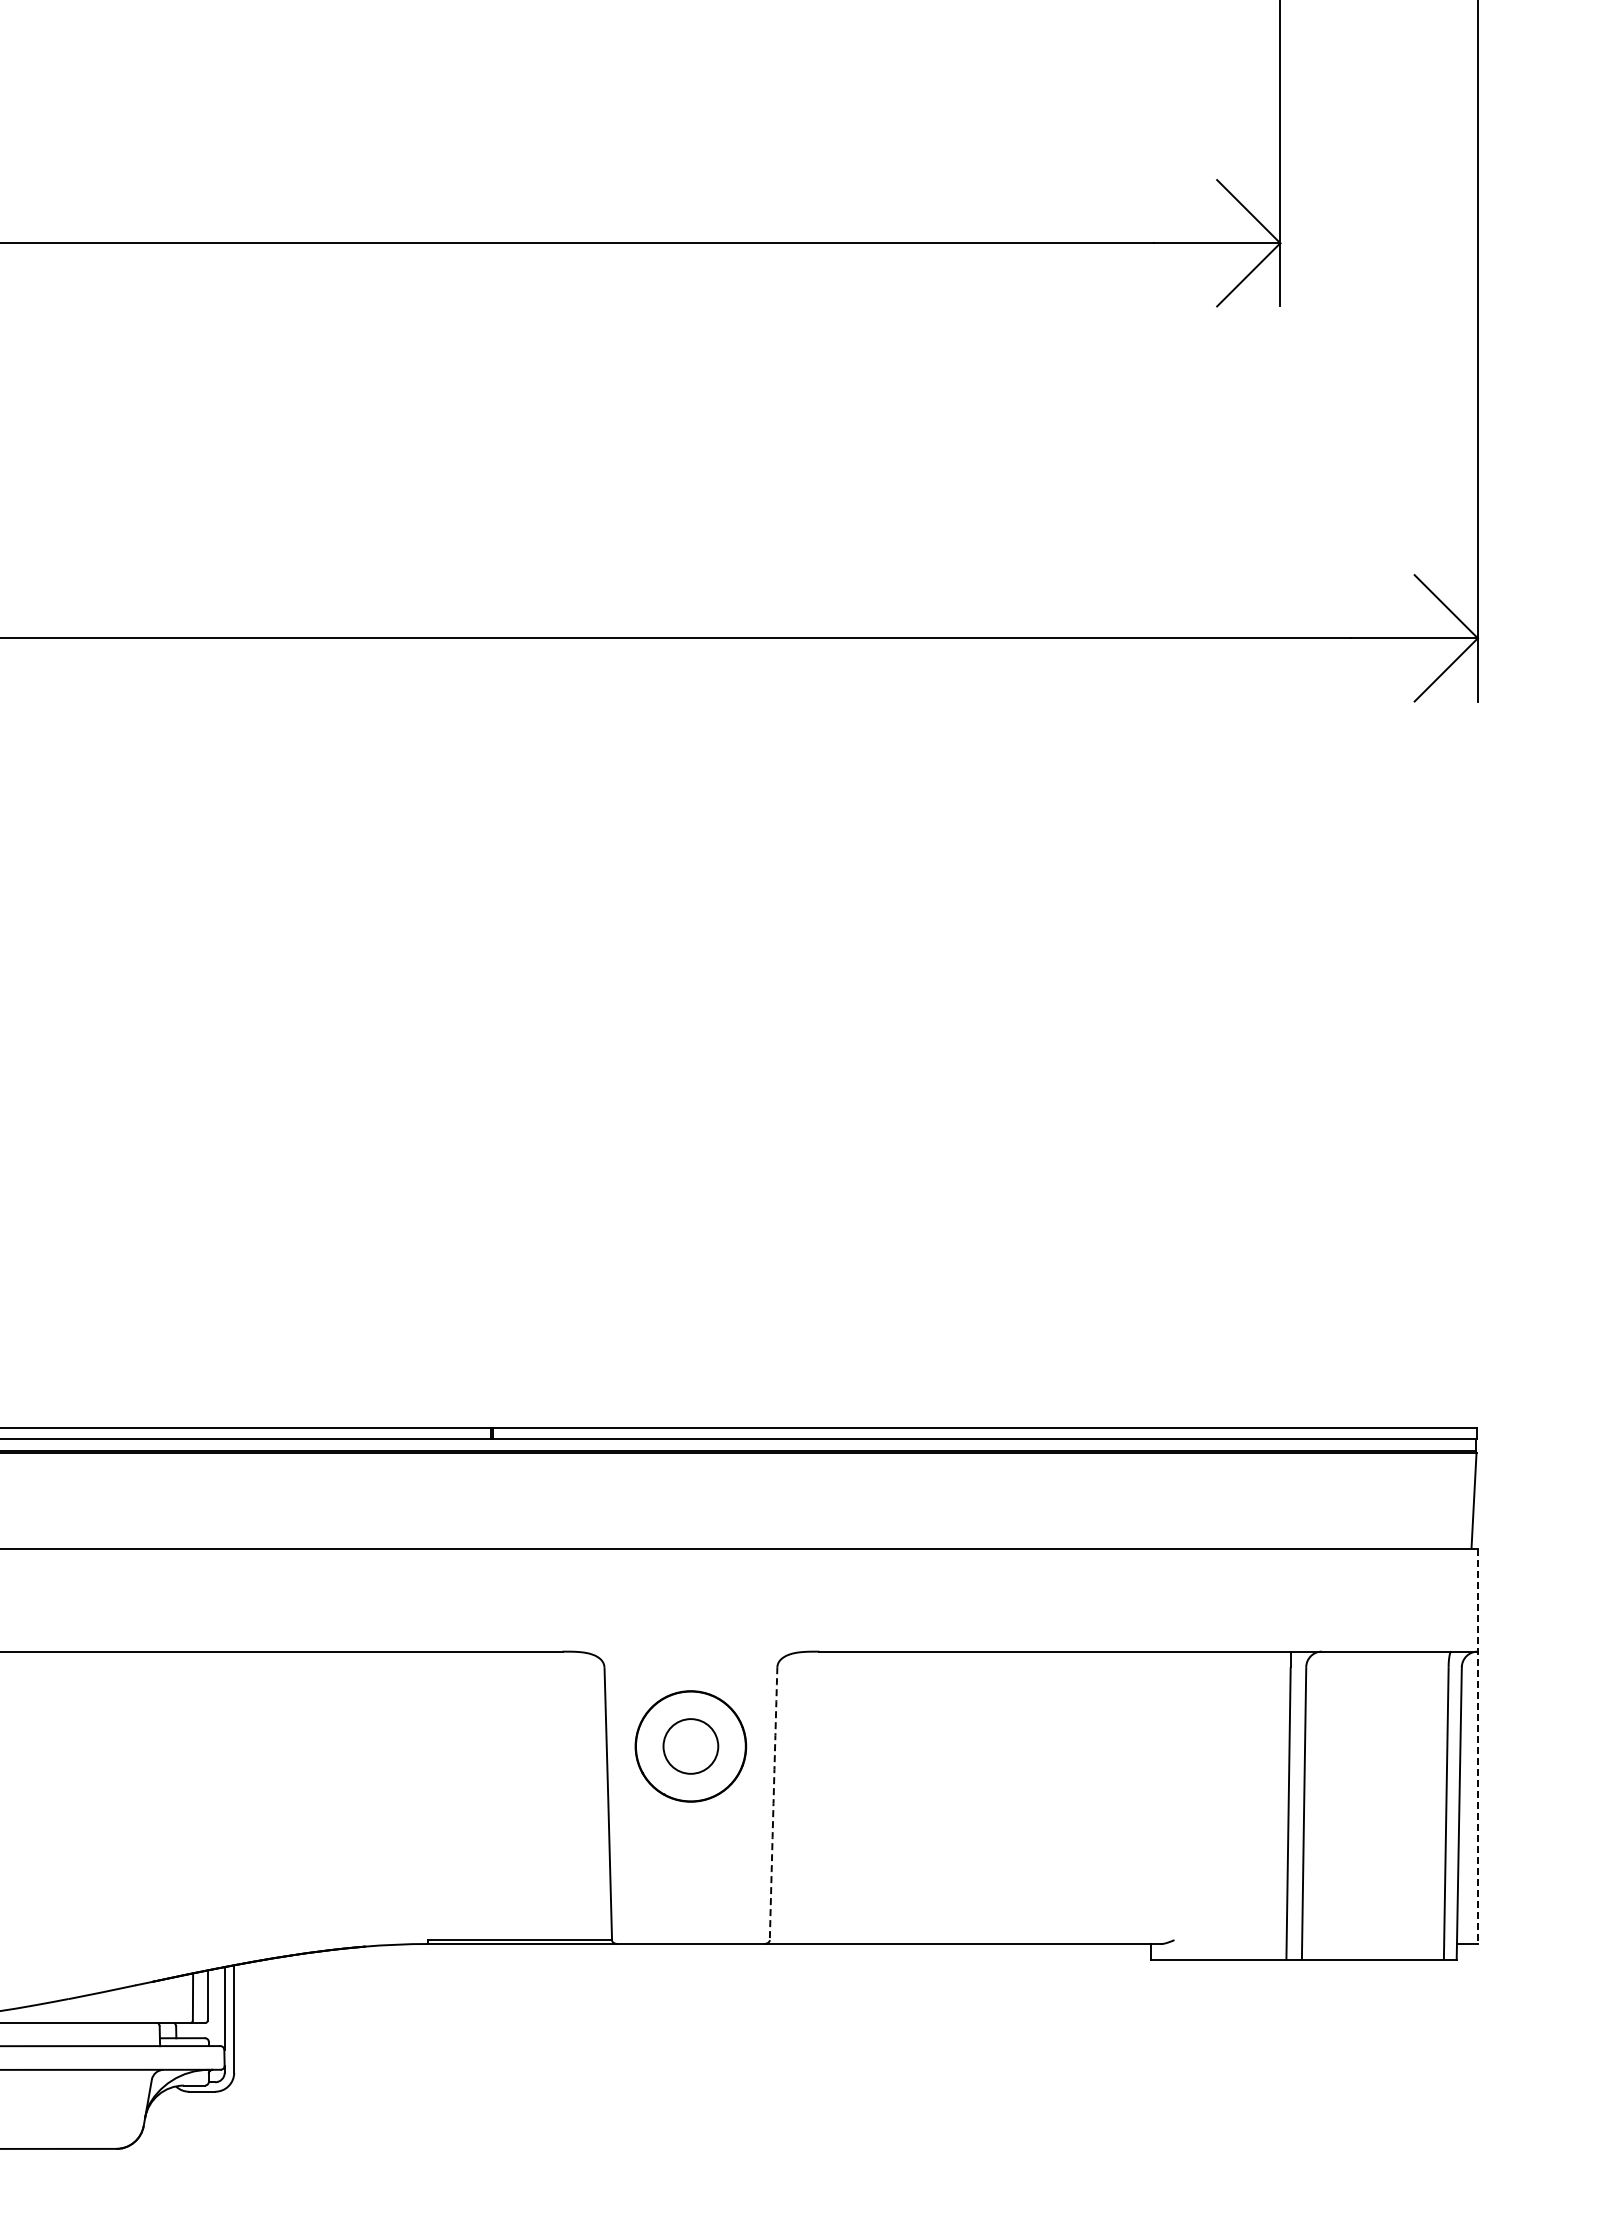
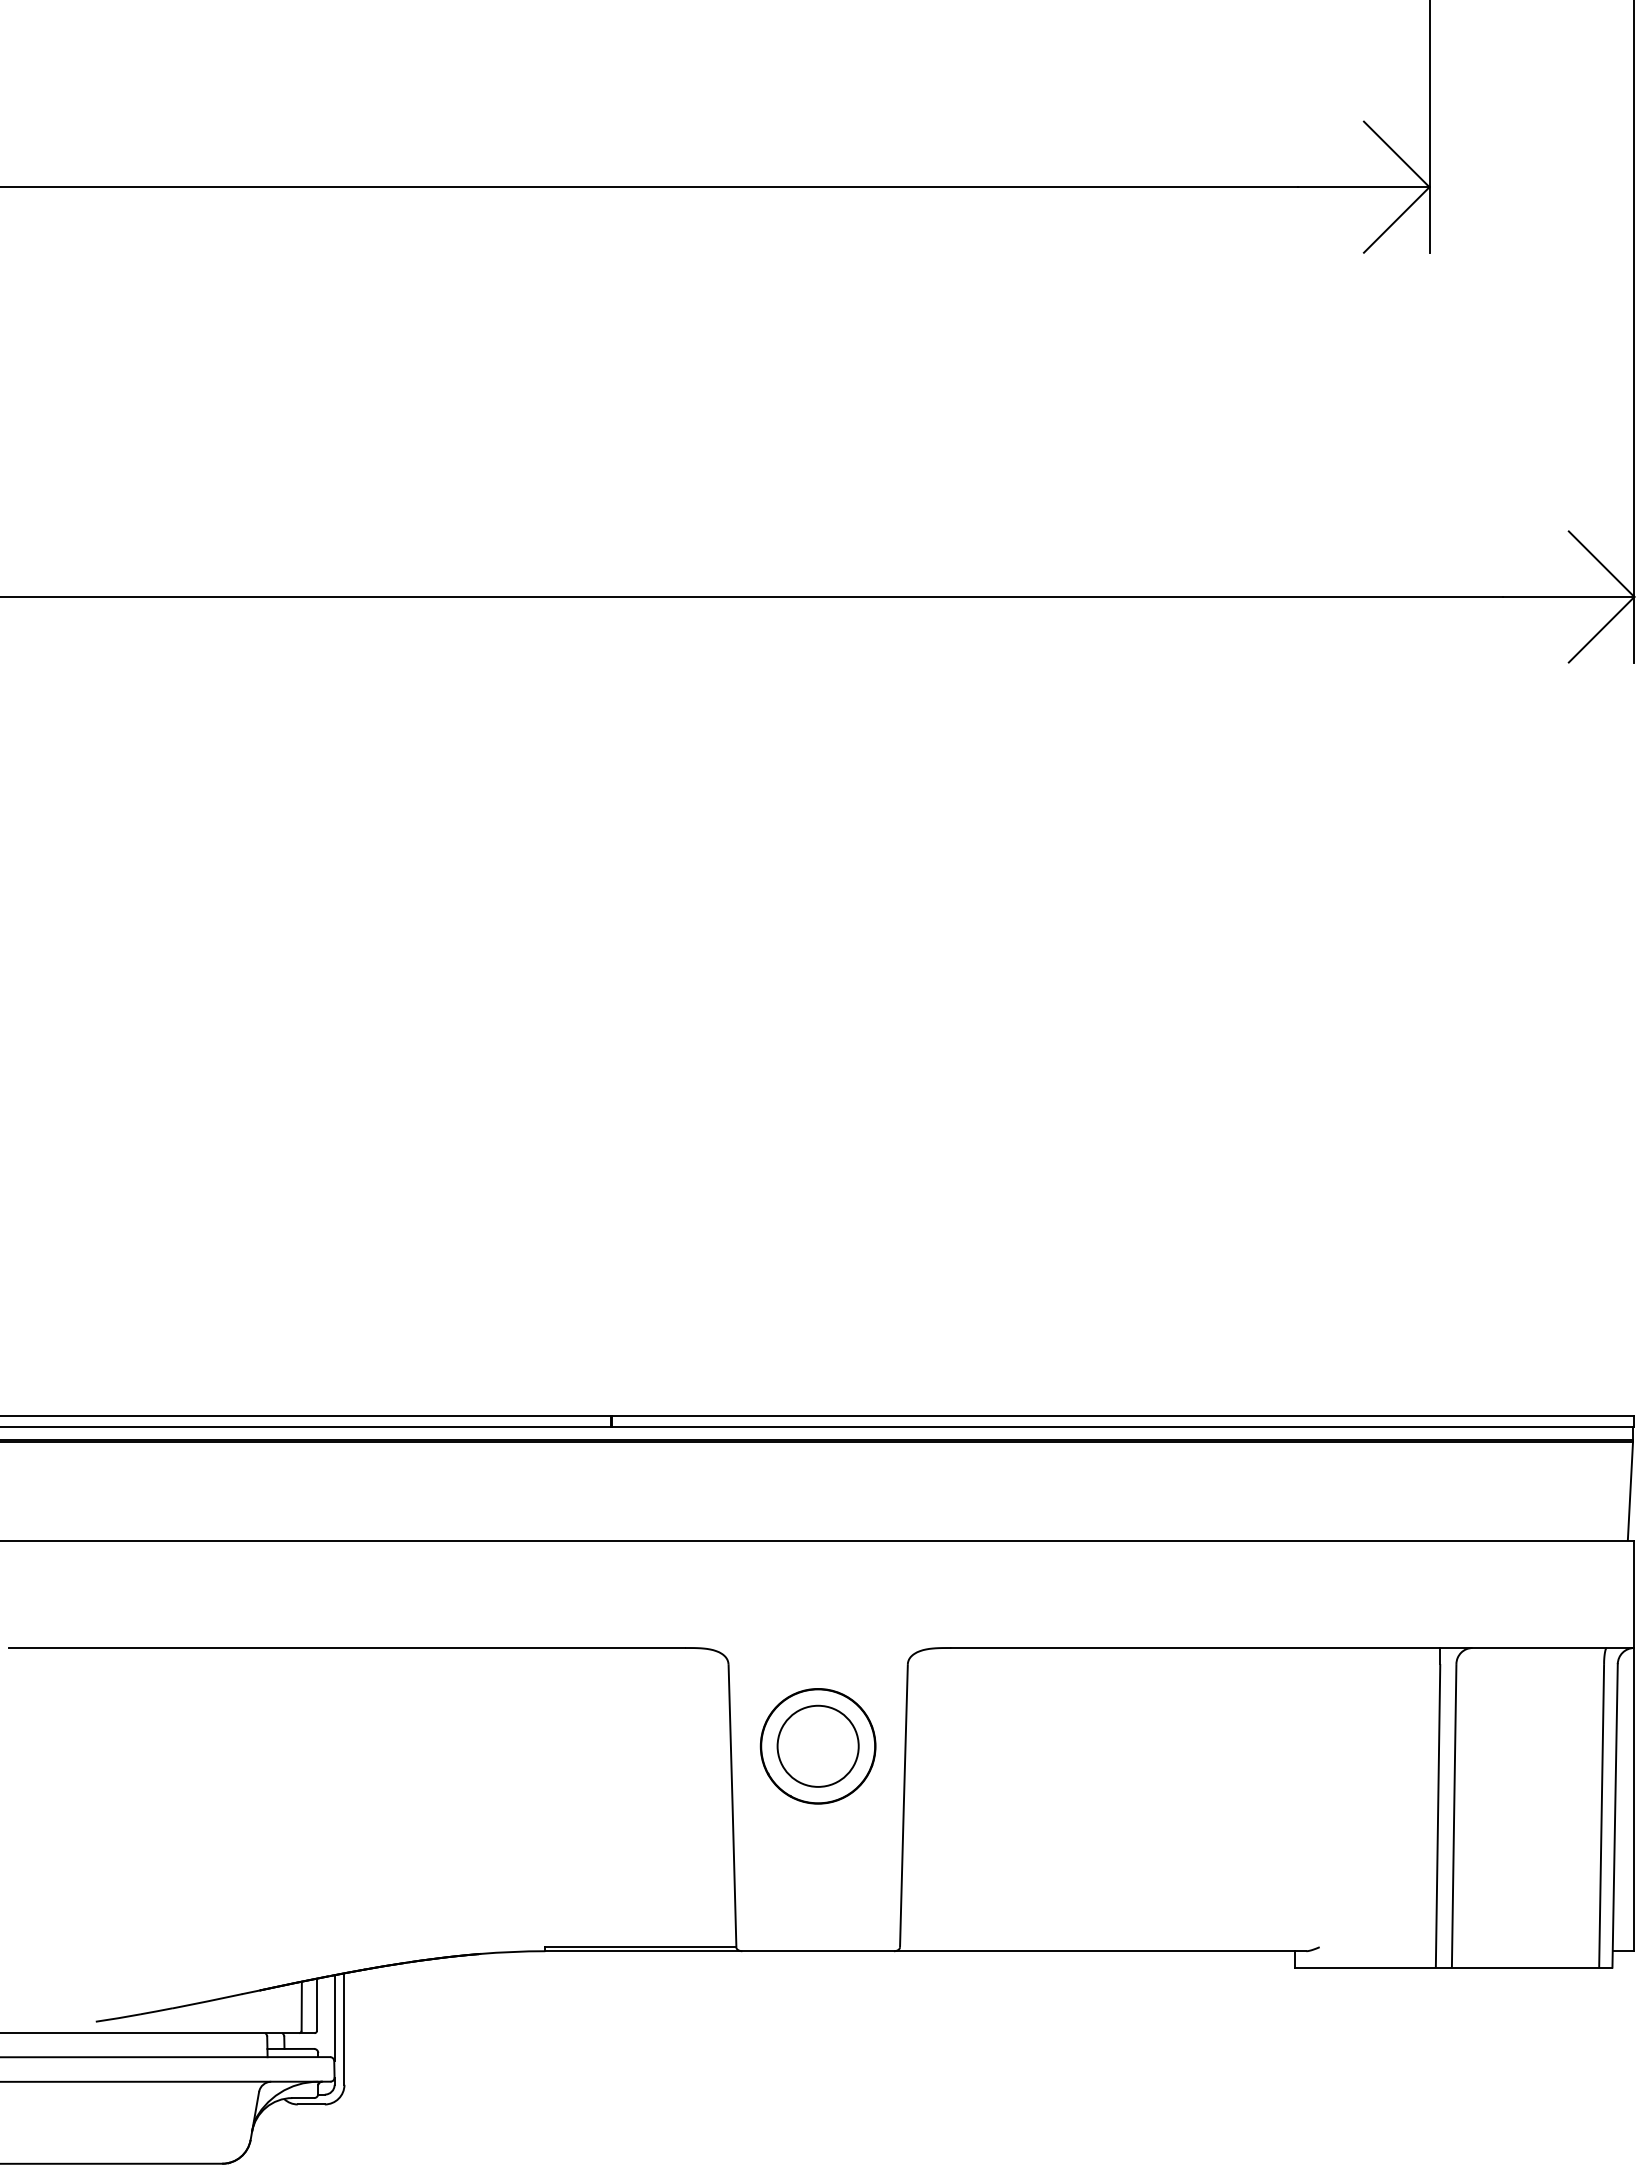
circle: (690, 1746) -> (817, 1746), size x1.43
line: (1477, 1746) -> (1634, 1746), dashed -> solid
arc: (773, 1803) -> (903, 1805), dashed -> solid

